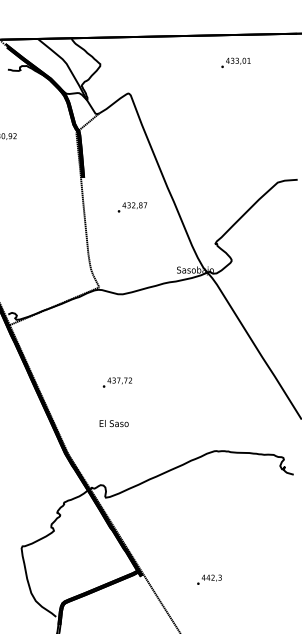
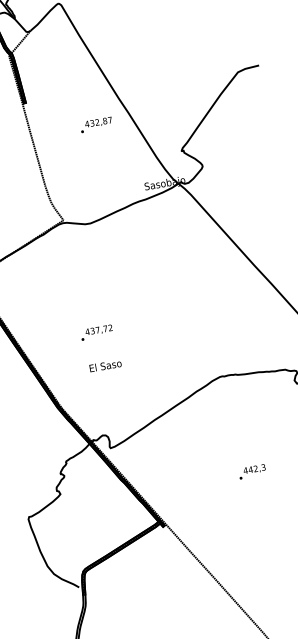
text: (132, 207) -> (96, 124), moved
text: (116, 382) -> (95, 332), moved
text: (209, 579) -> (252, 471), moved

